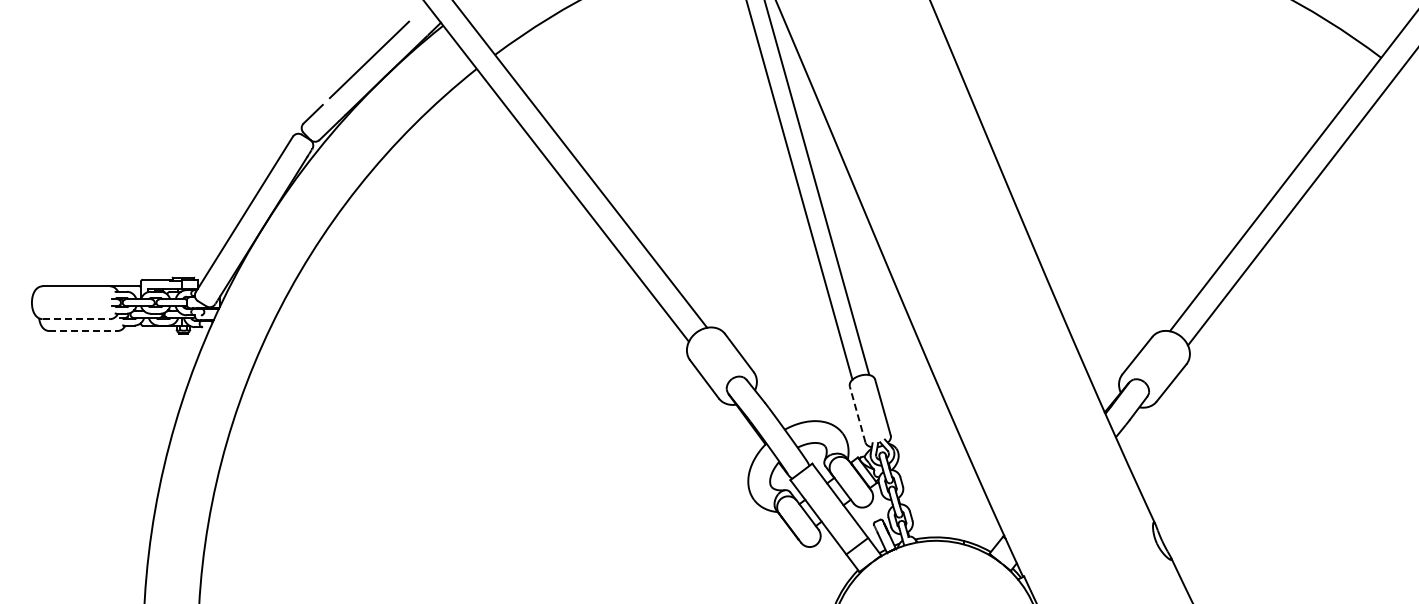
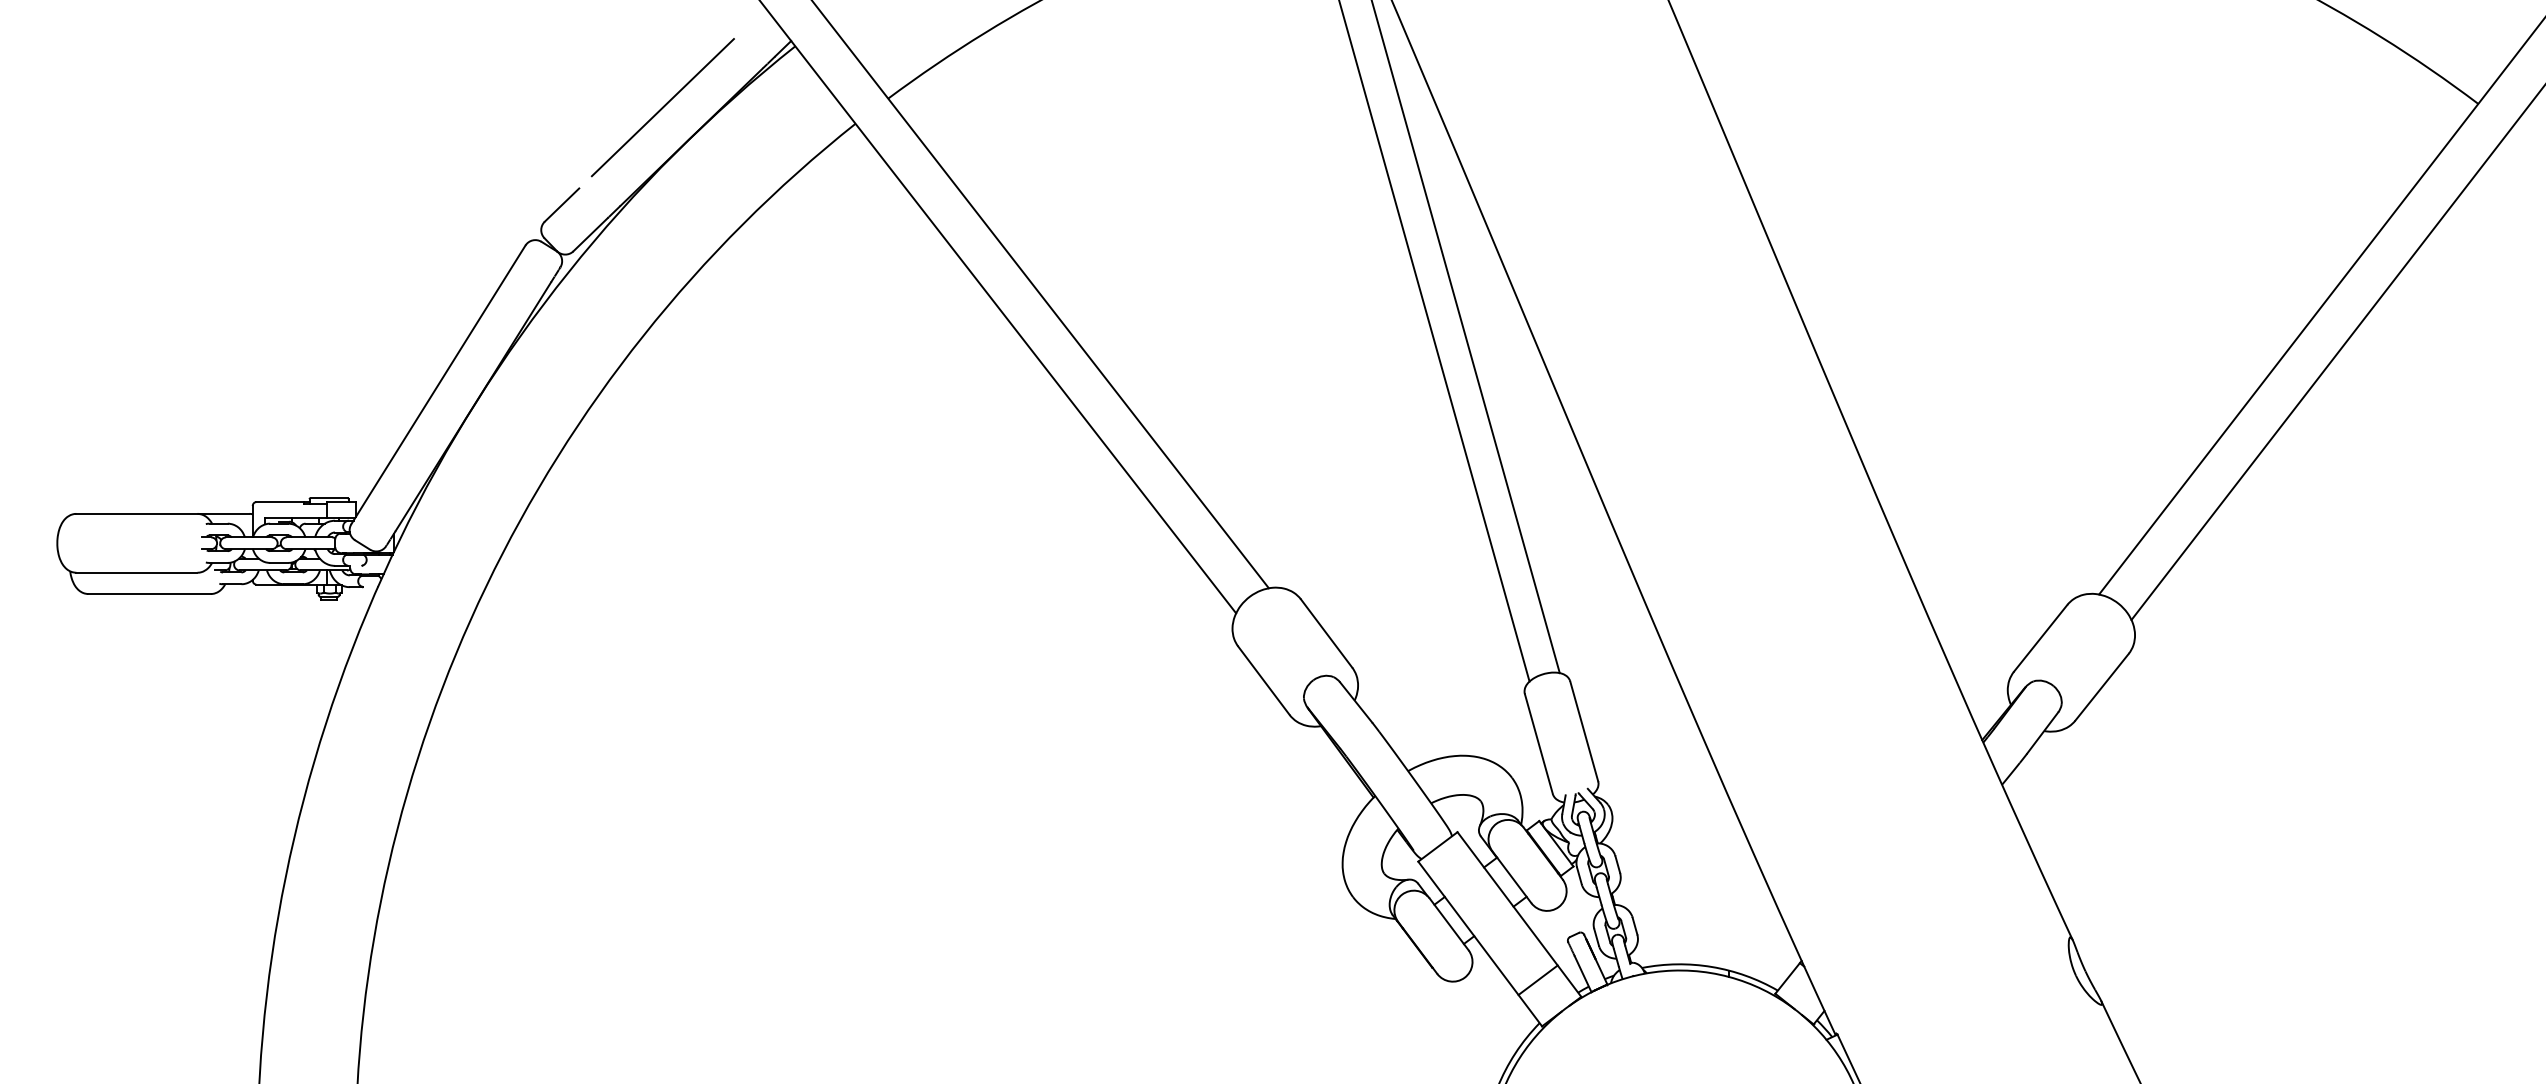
line: (76, 319) -> (137, 573), dashed -> solid
line: (83, 331) -> (149, 594), dashed -> solid
line: (857, 414) -> (1538, 743), dashed -> solid

